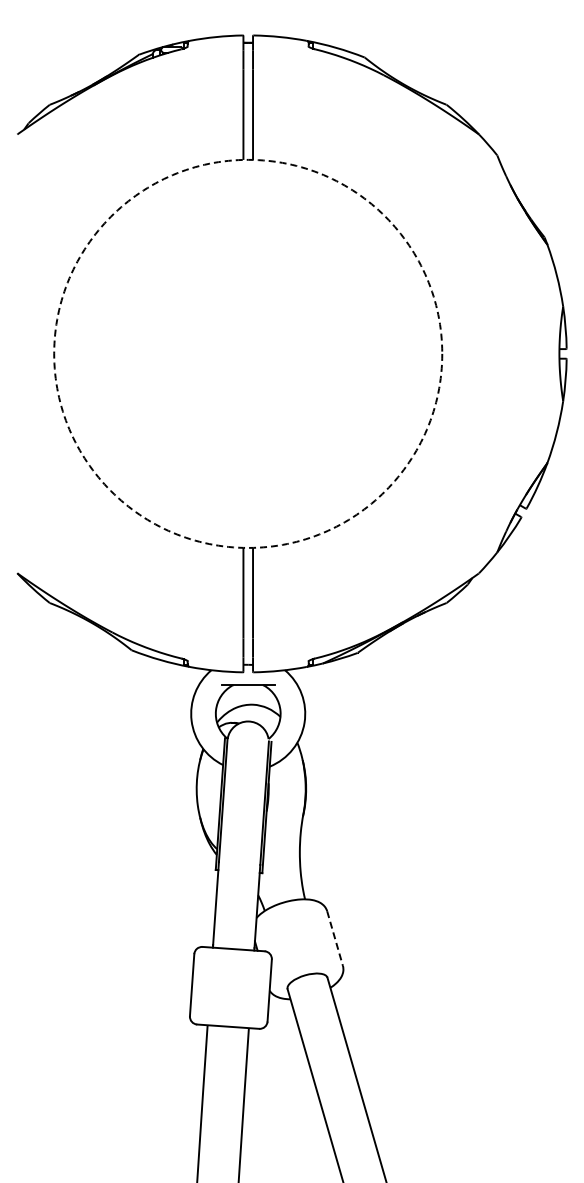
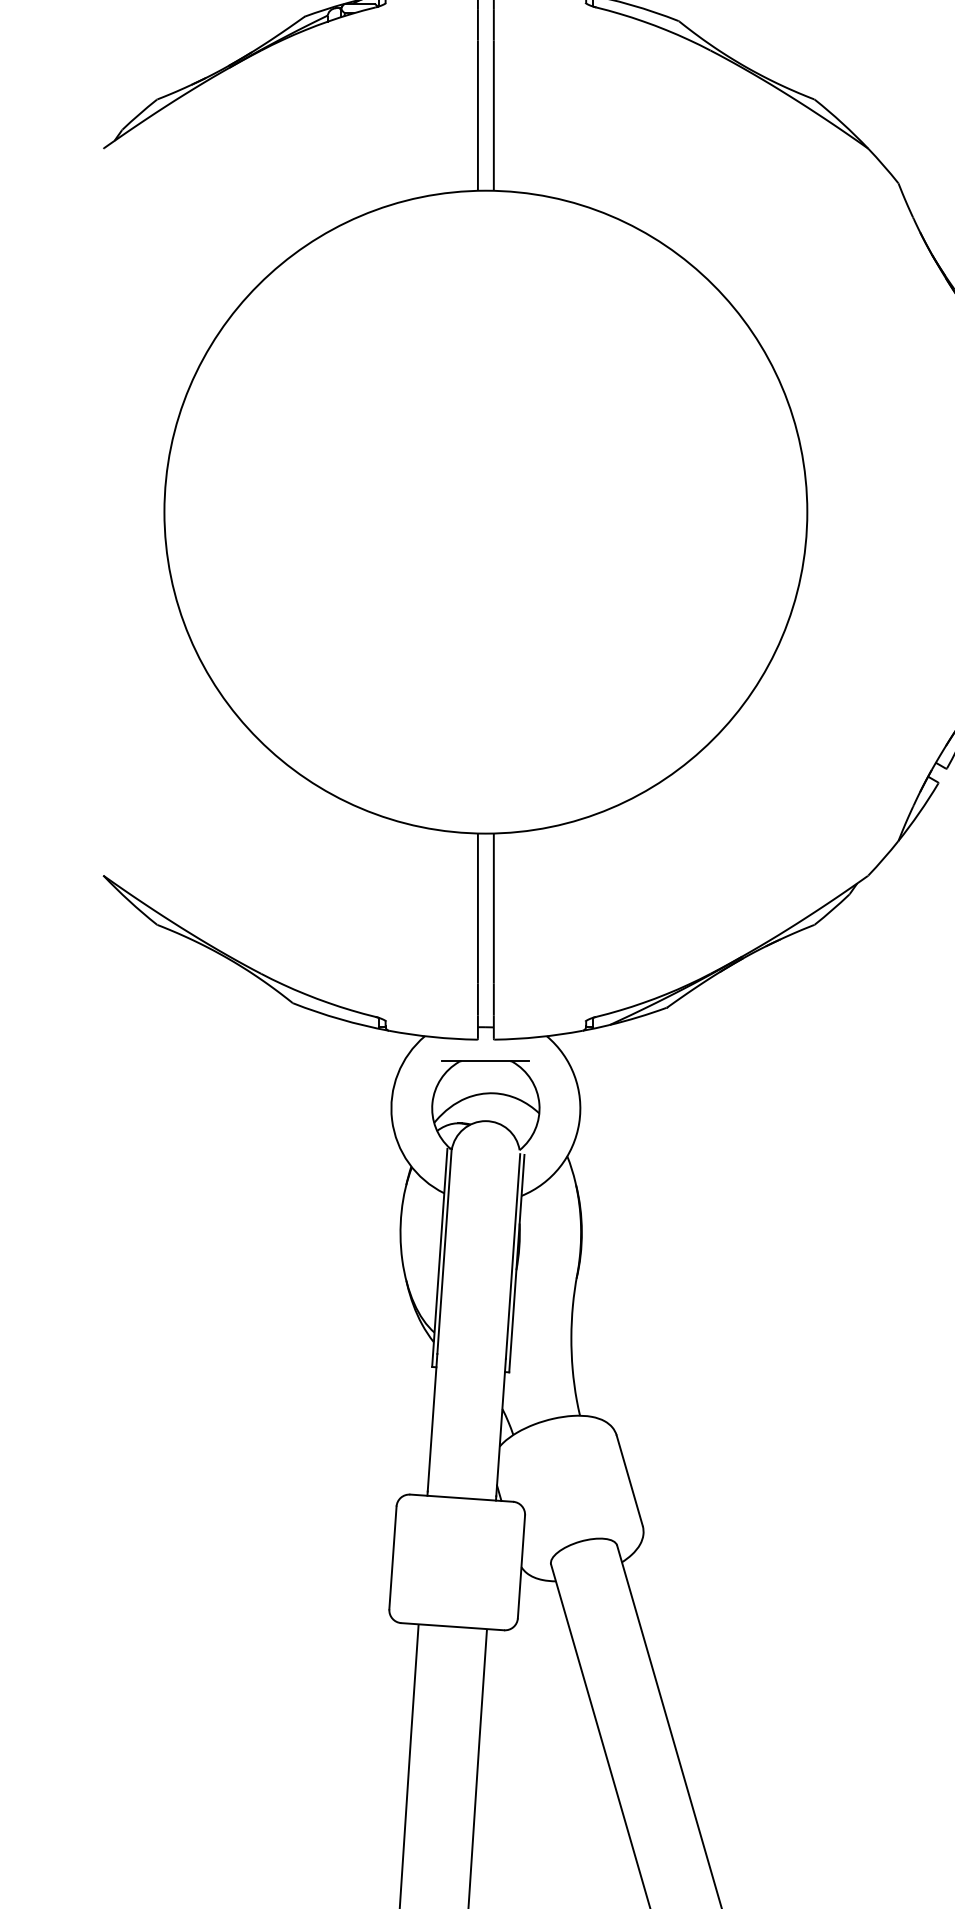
circle: (248, 353) -> (486, 511), dashed -> solid
line: (335, 939) -> (630, 1482), dashed -> solid

